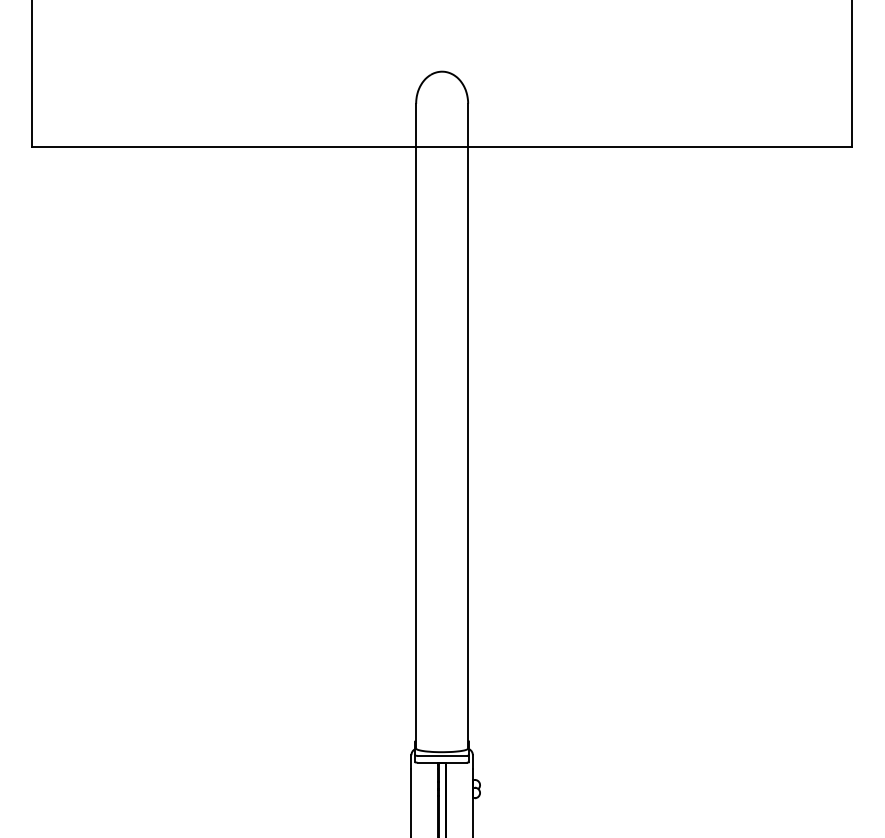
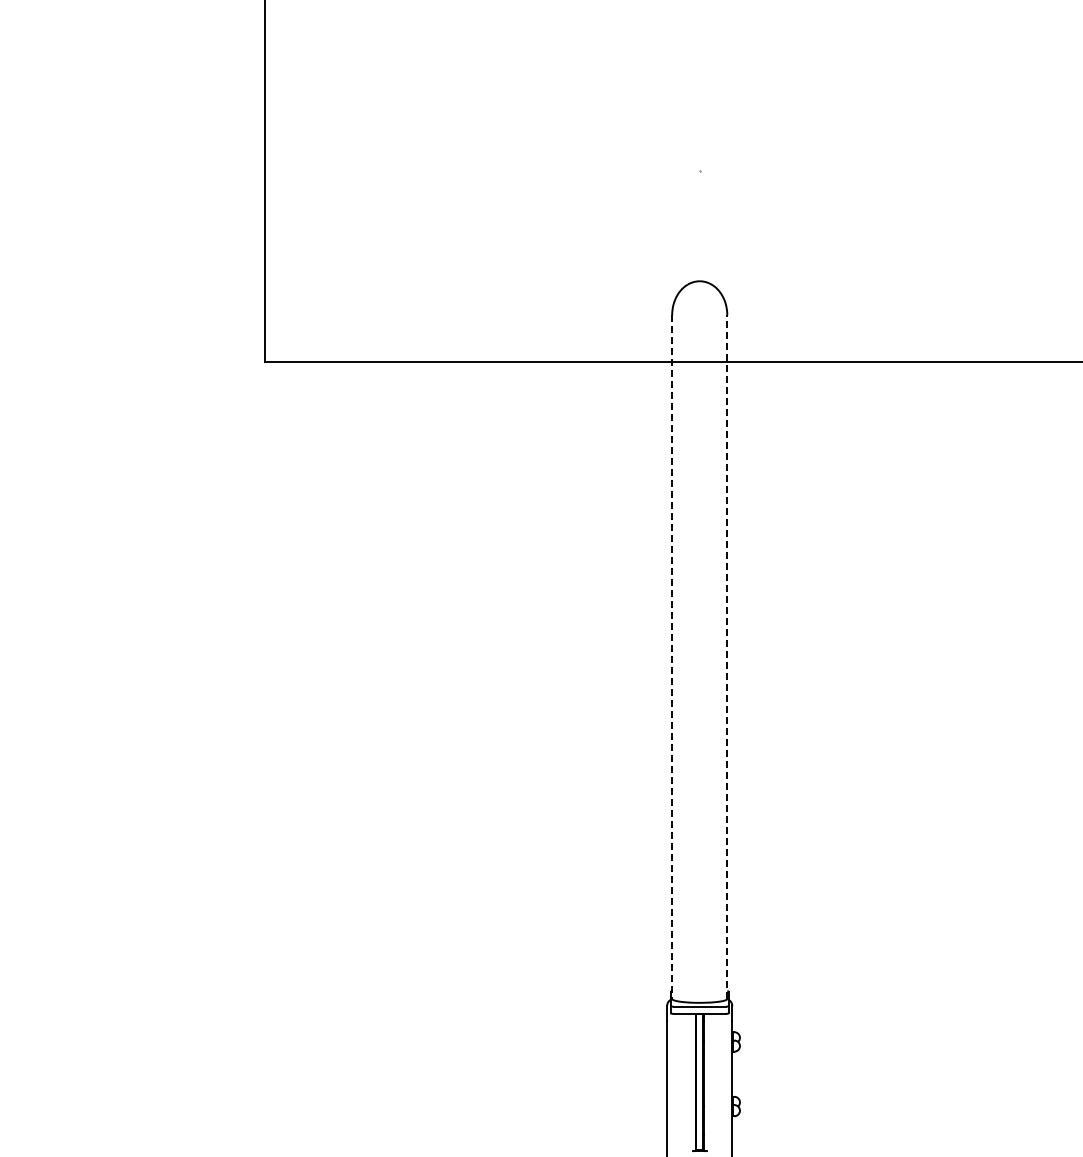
line: (416, 426) -> (672, 657), solid -> dashed
line: (468, 426) -> (727, 657), solid -> dashed

